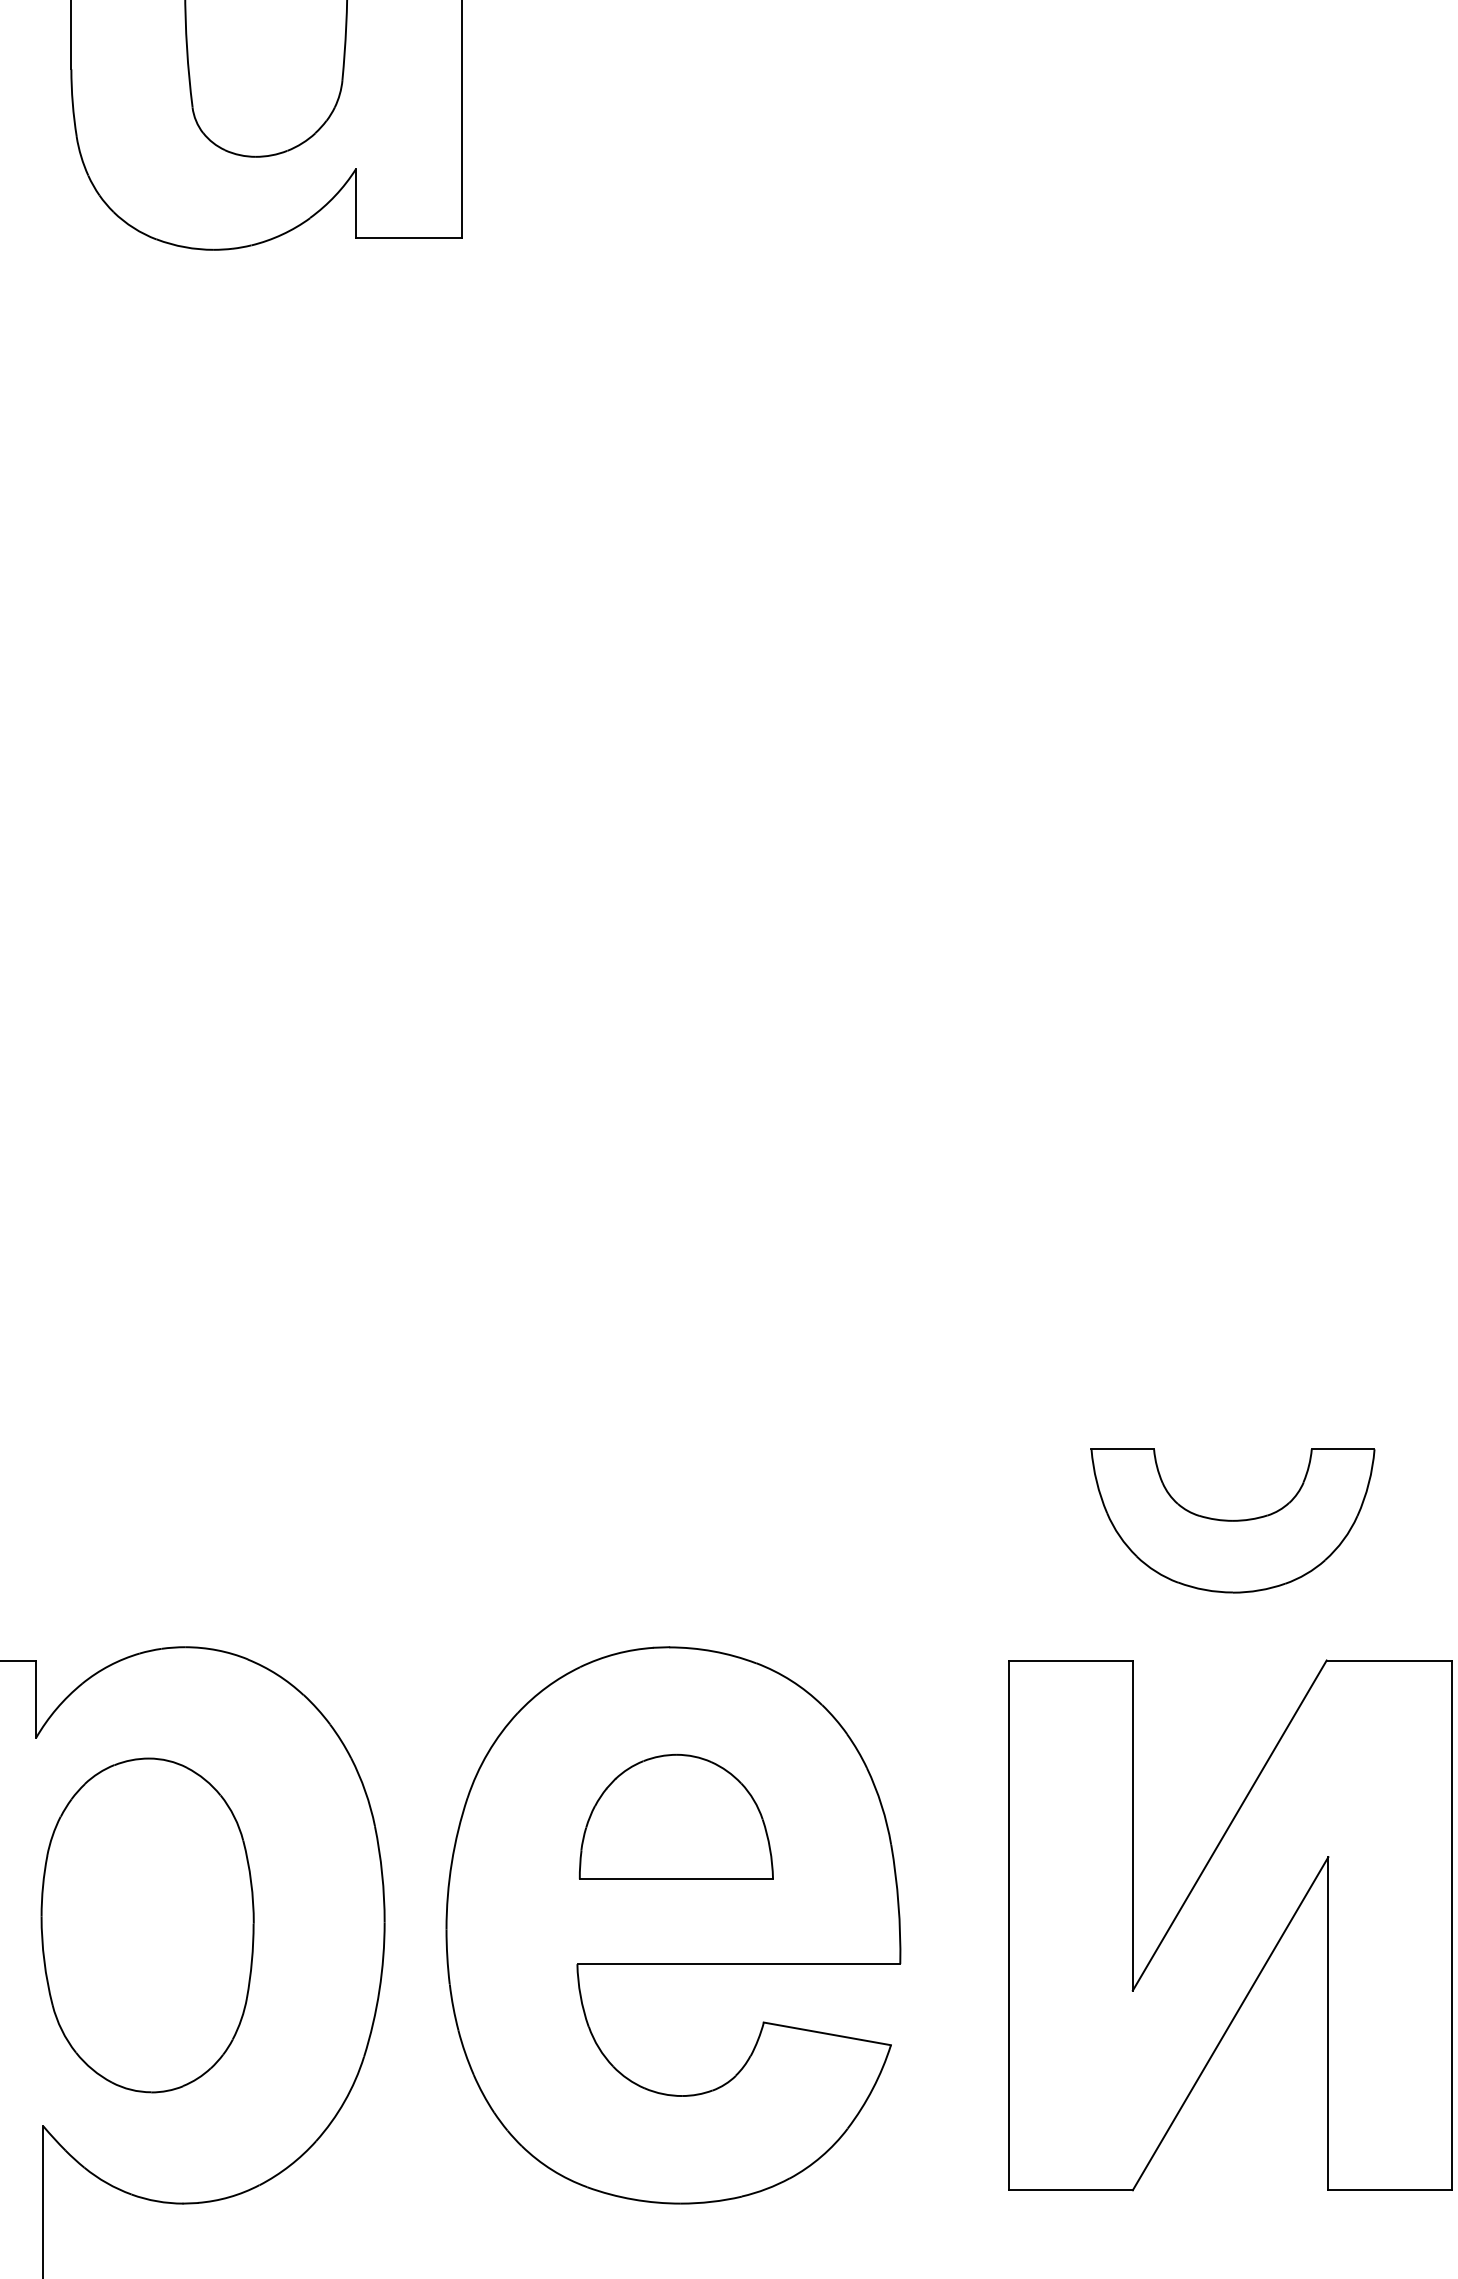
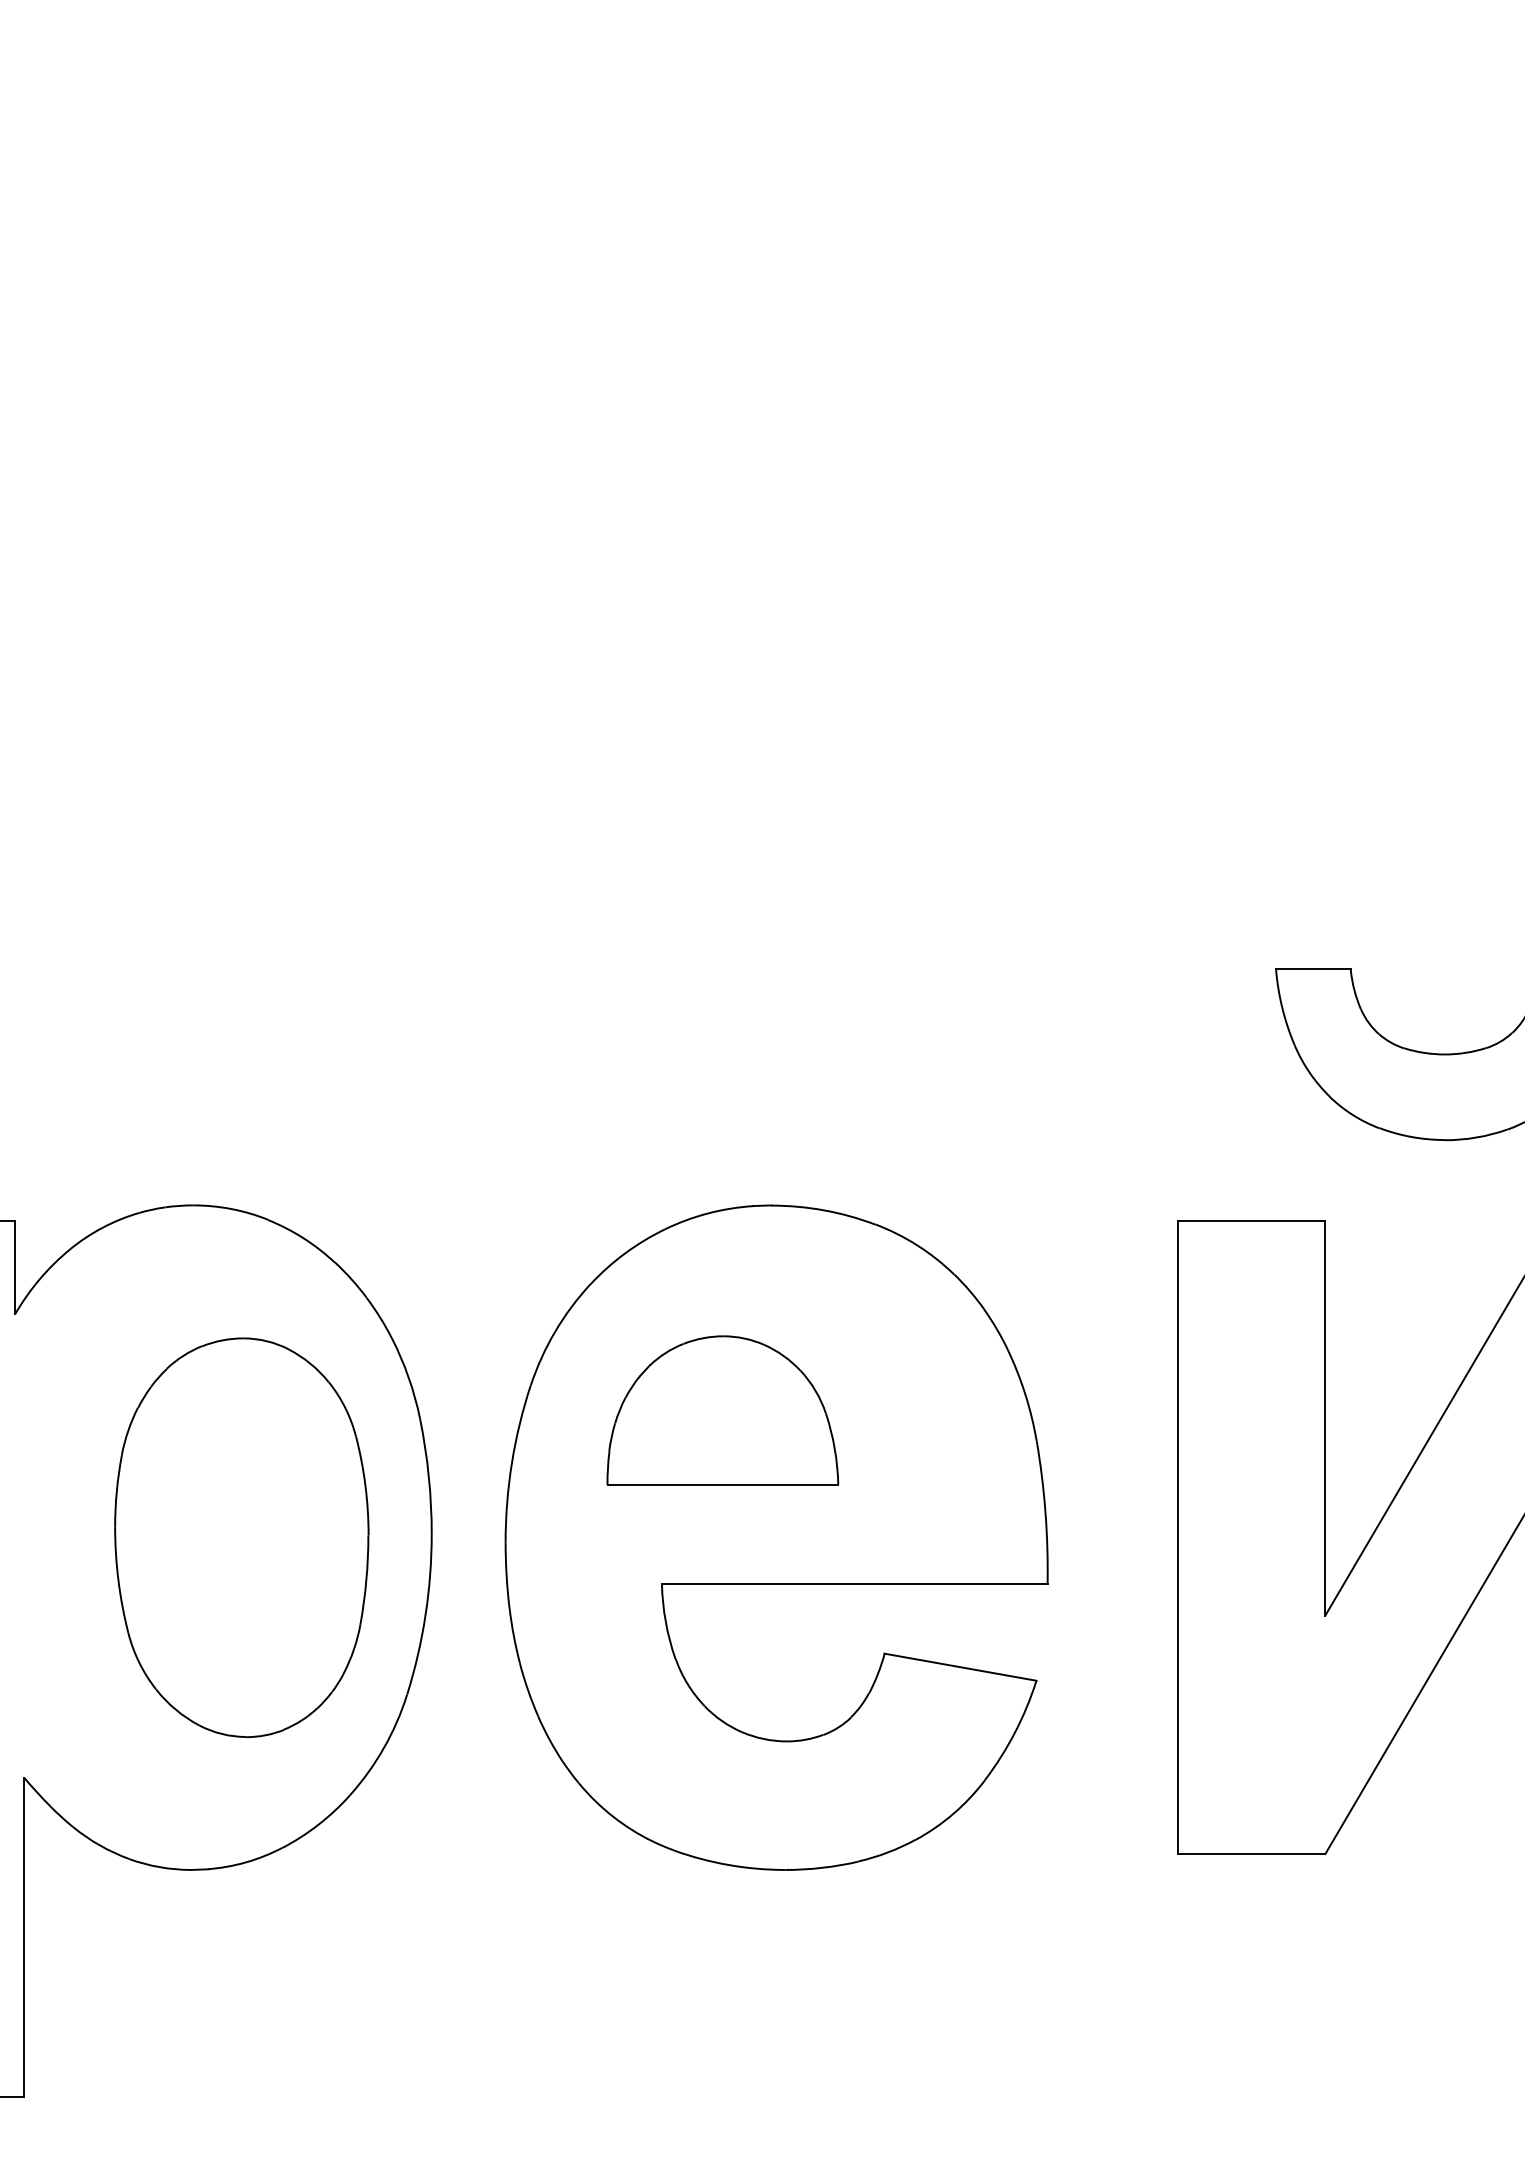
part: (675, 1816) -> (721, 1409), moved
part: (147, 1925) -> (241, 1537), moved

